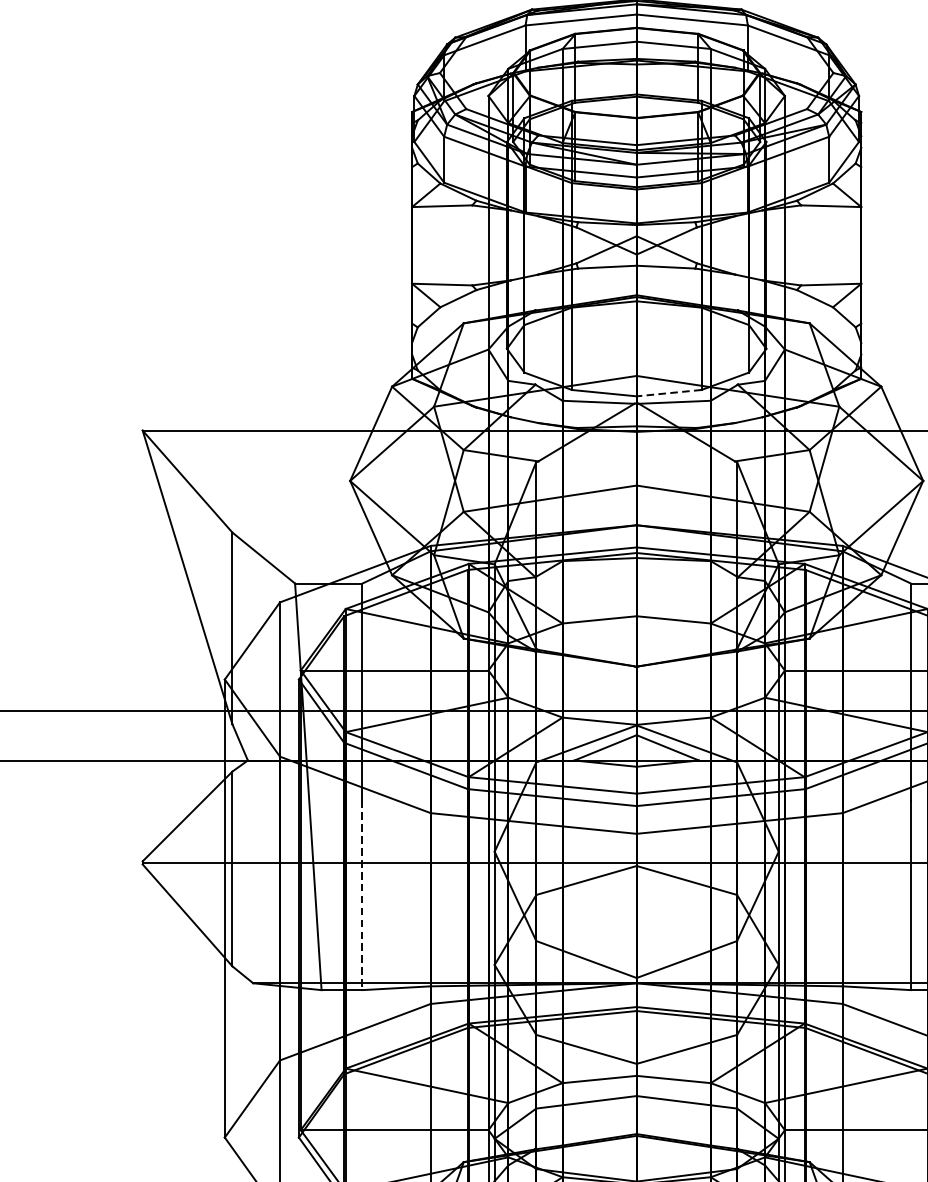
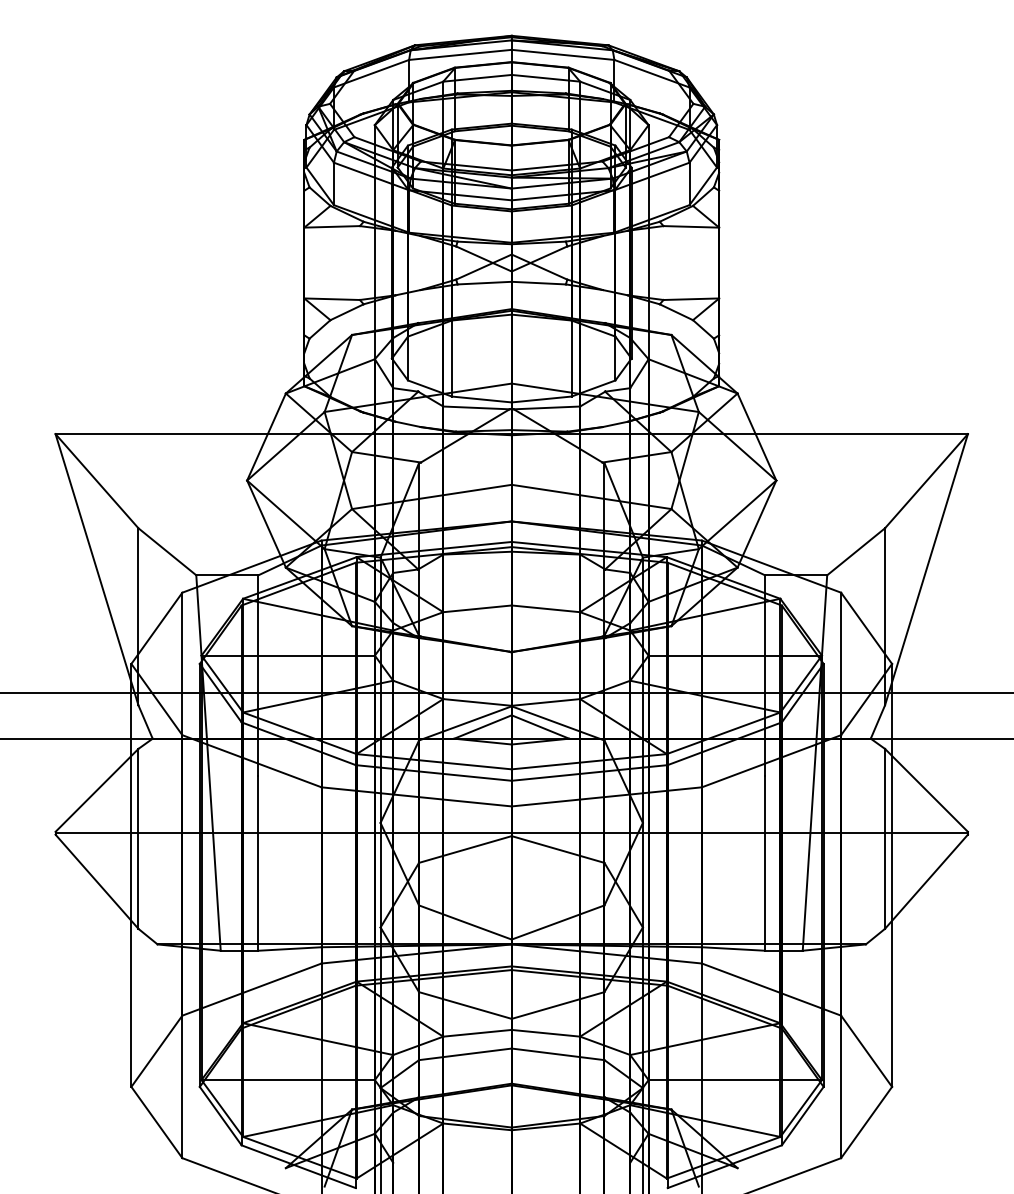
line: (668, 393) -> (541, 399), dashed -> solid
line: (362, 895) -> (258, 863), dashed -> solid

